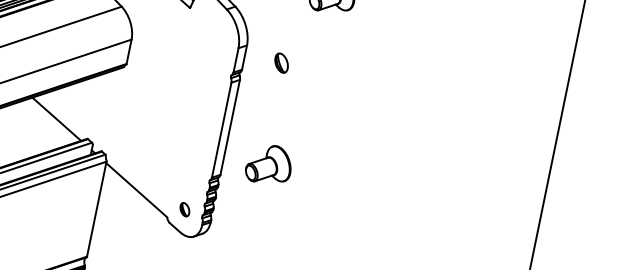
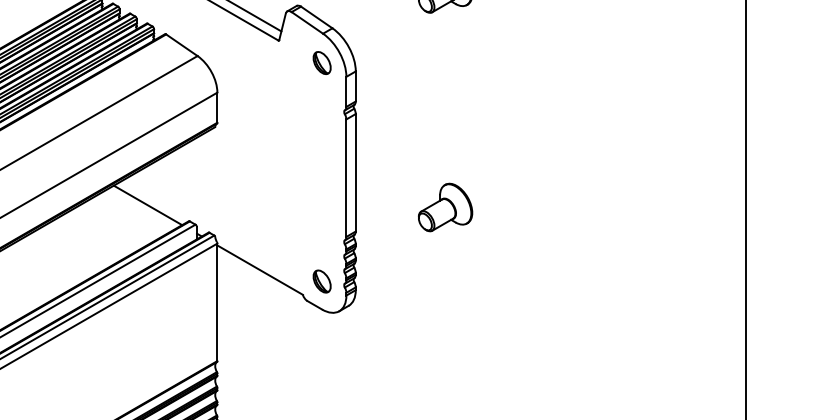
part: (281, 62) -> (321, 62), moved
part: (269, 164) -> (445, 207), moved
part: (184, 209) -> (321, 281), size x1.43

